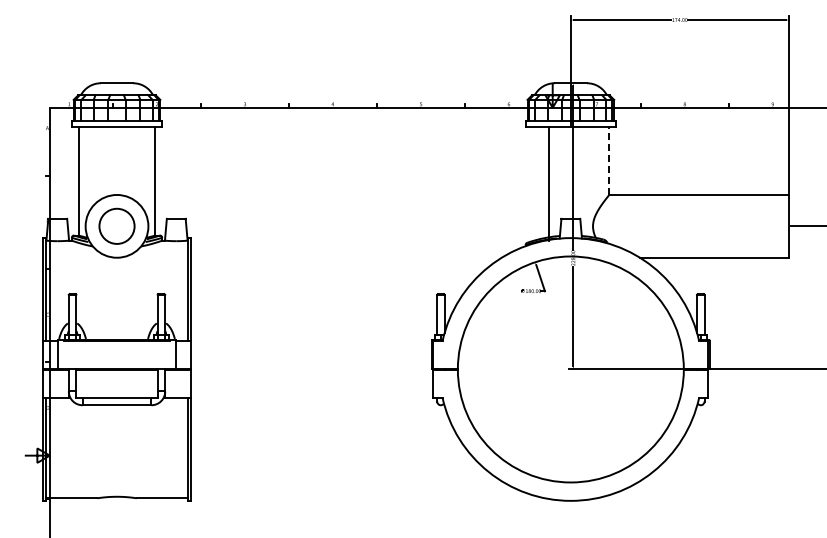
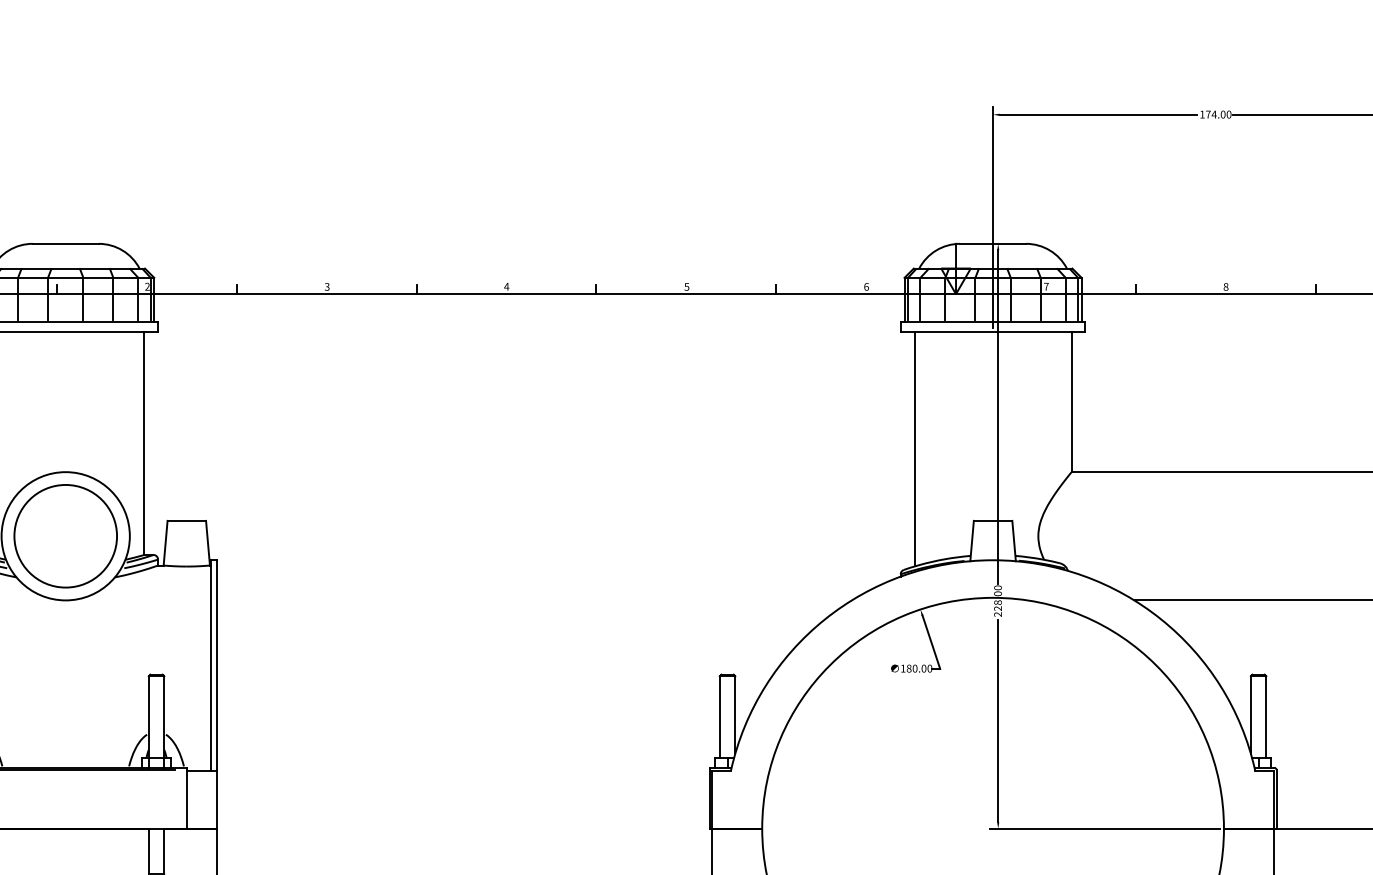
line: (609, 160) -> (1072, 401), dashed -> solid
line: (549, 183) -> (914, 448), moved
circle: (116, 226) -> (64, 536), size x1.43

